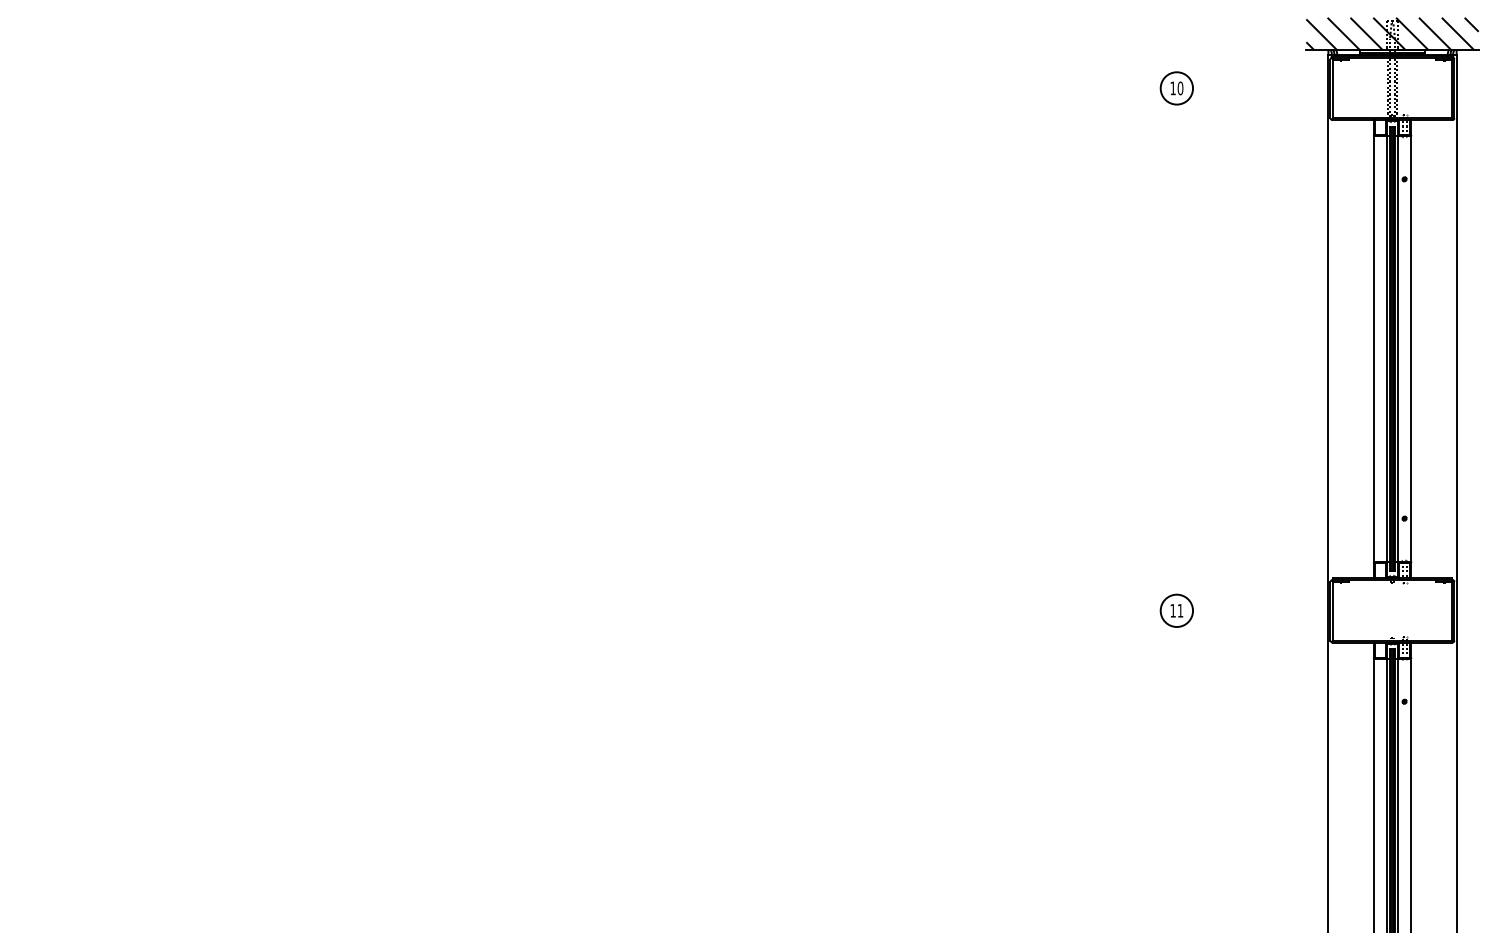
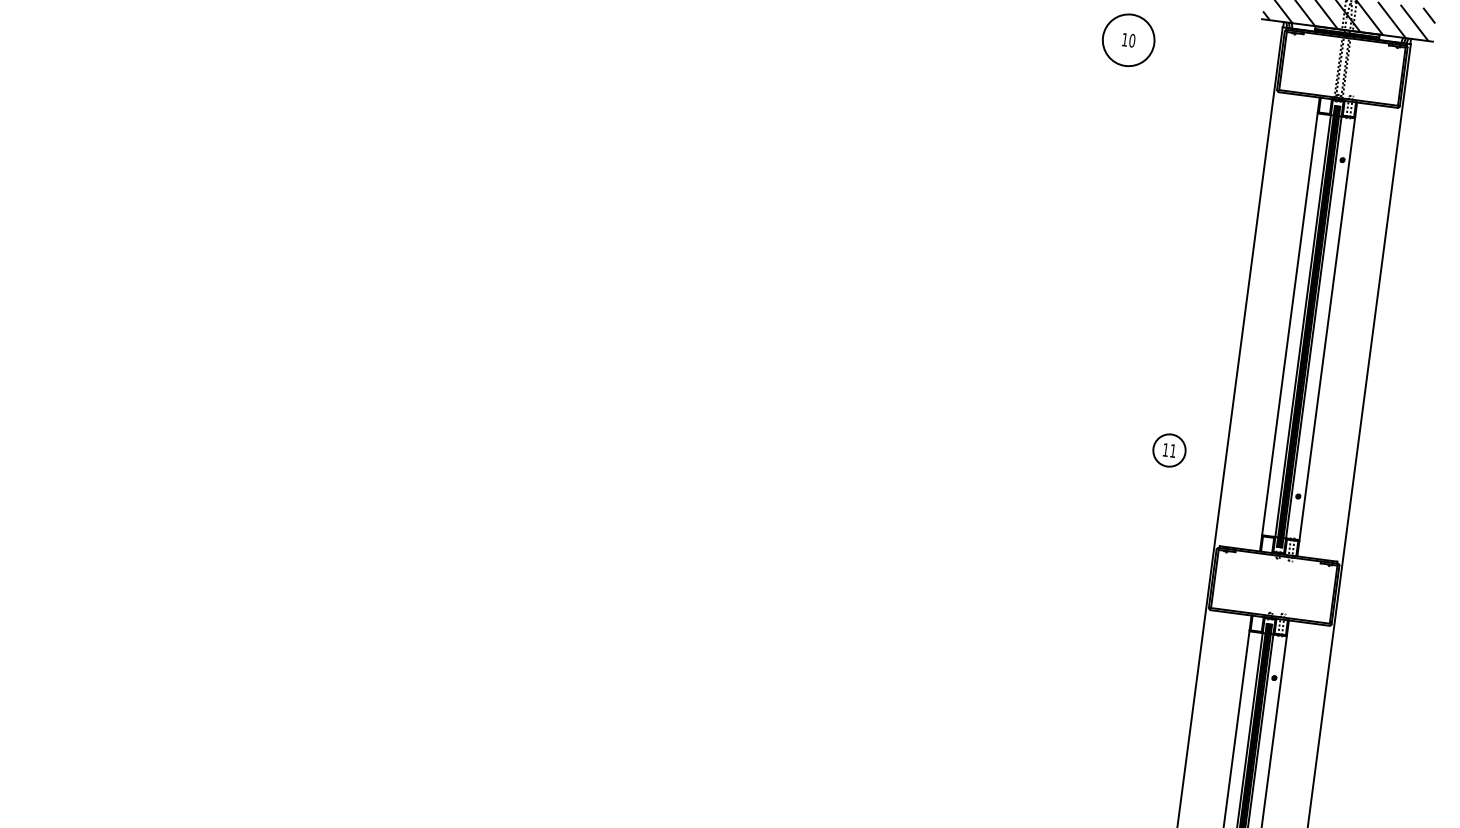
circle: (1176, 88) -> (1128, 40), size x1.6
part: (1176, 610) -> (1169, 450), moved

